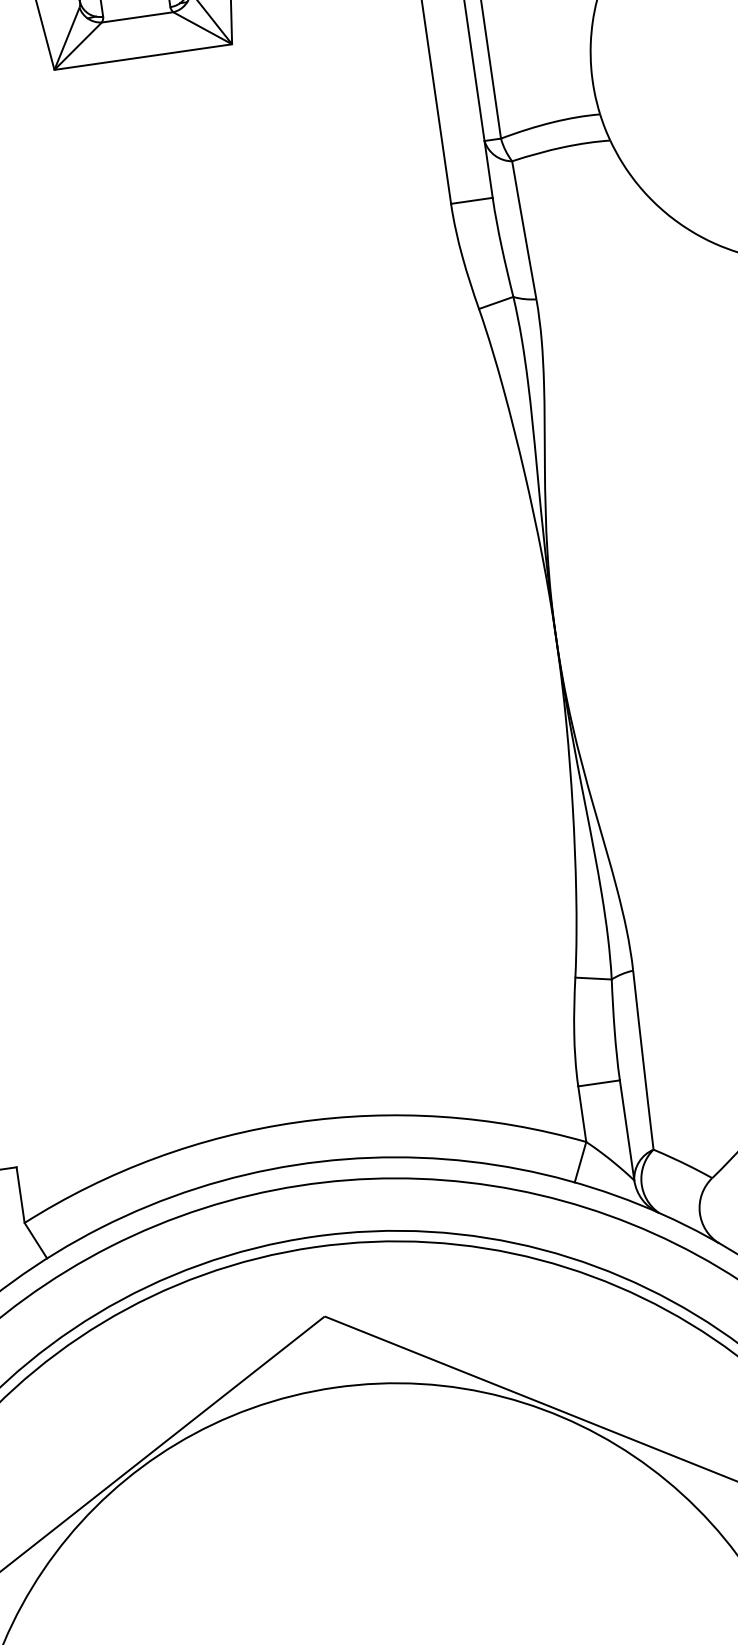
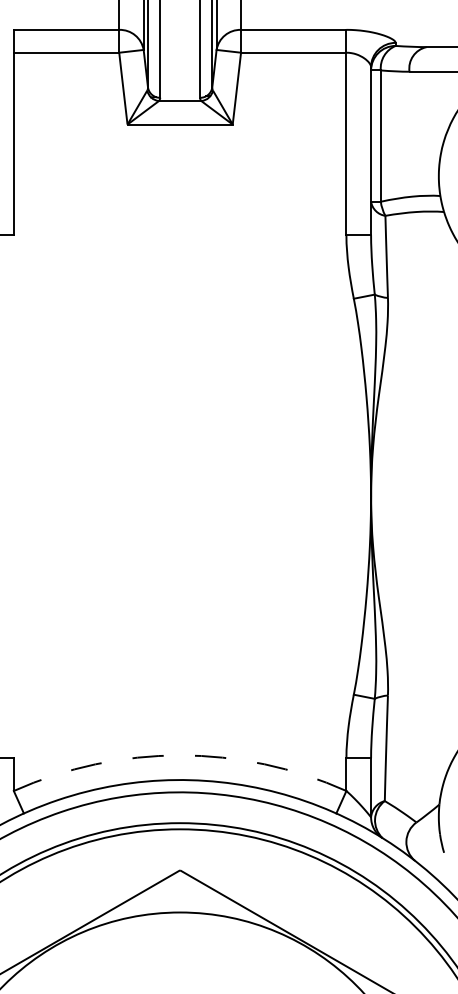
arc: (297, 1122) -> (180, 755), solid -> dashed

